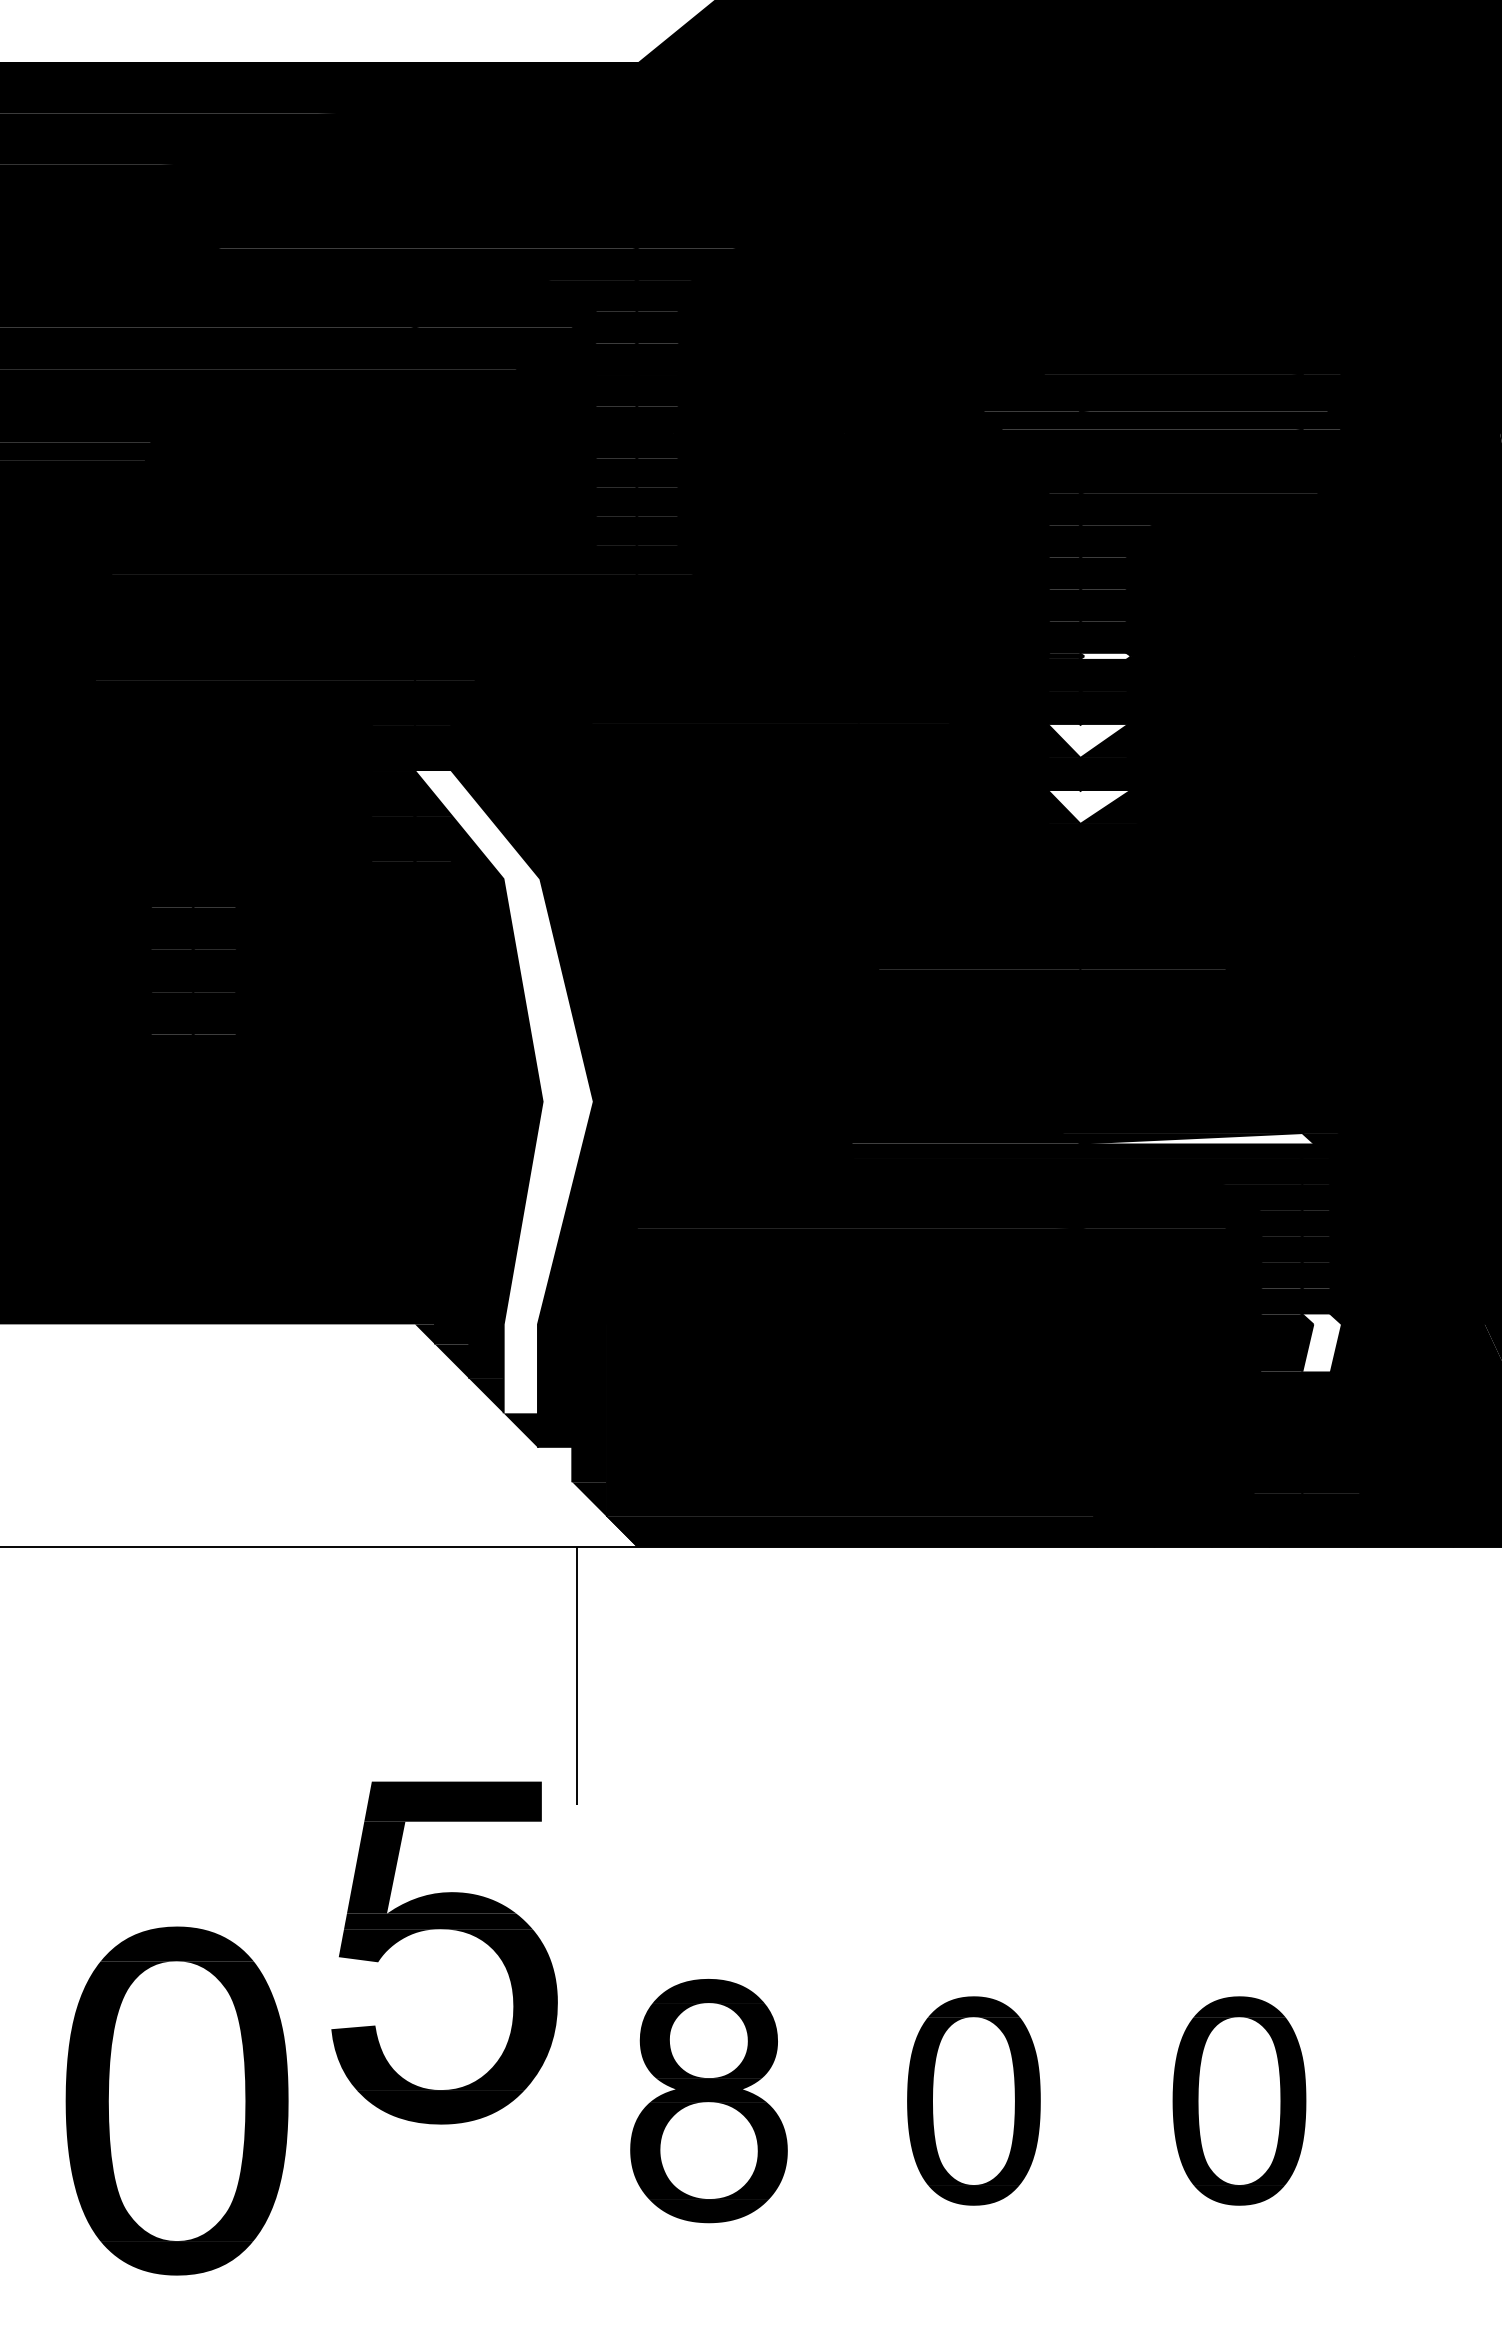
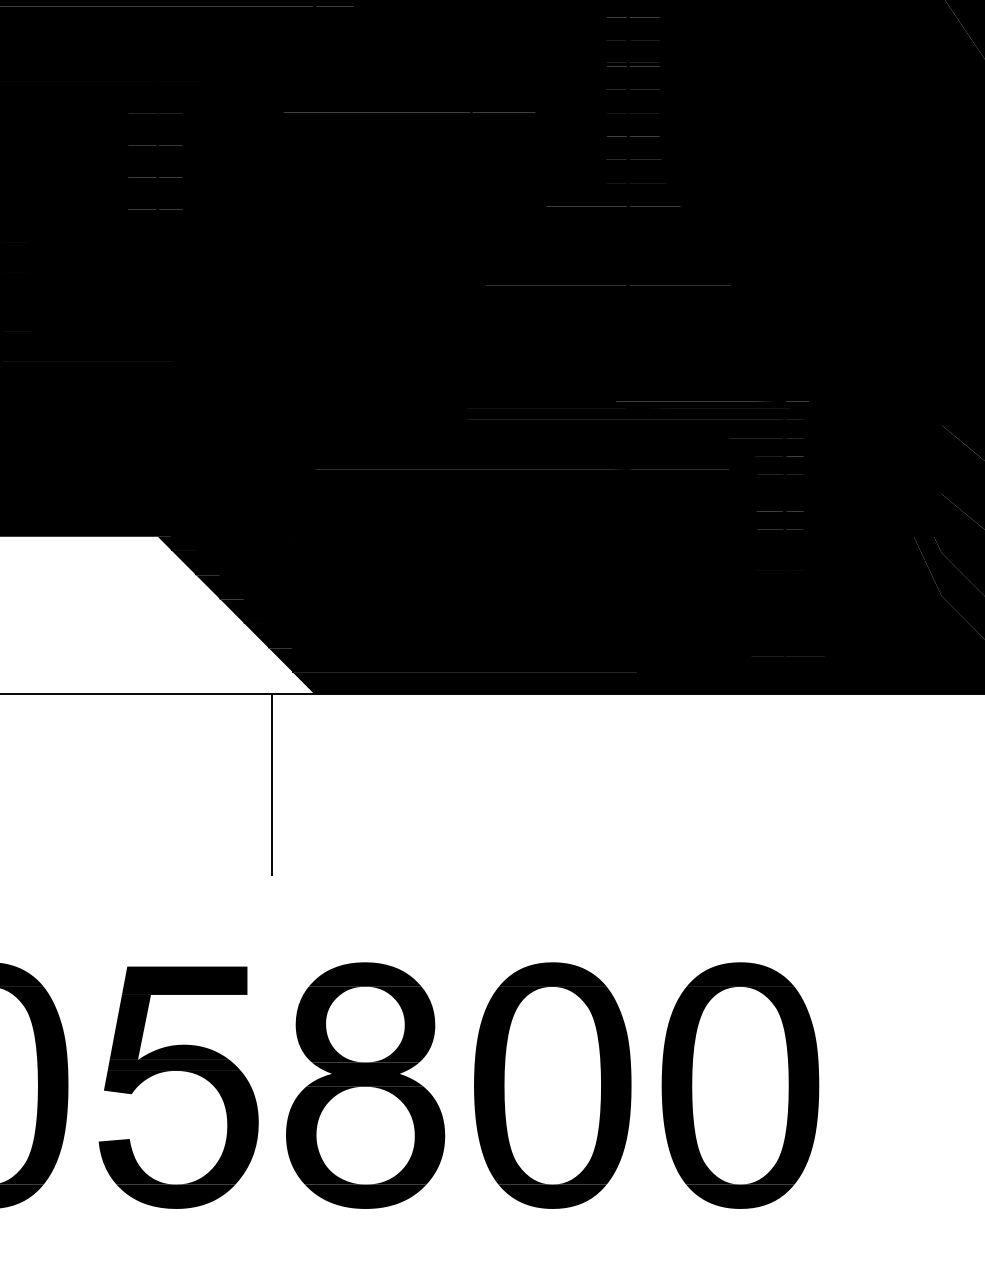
fill: (1105, 655) -> (645, 64), added
fill: (1087, 740) -> (633, 124), added
fill: (1089, 806) -> (634, 170), added
fill: (504, 1092) -> (221, 372), added
fill: (1196, 1138) -> (710, 405), added
fill: (1321, 1342) -> (798, 549), added
fill: (554, 1464) -> (256, 635), added
part: (444, 1929) -> (178, 1071), moved
part: (708, 2100) -> (365, 1085), size x1.43
part: (973, 2100) -> (552, 1085), size x1.67
part: (1239, 2100) -> (740, 1085), size x1.67

